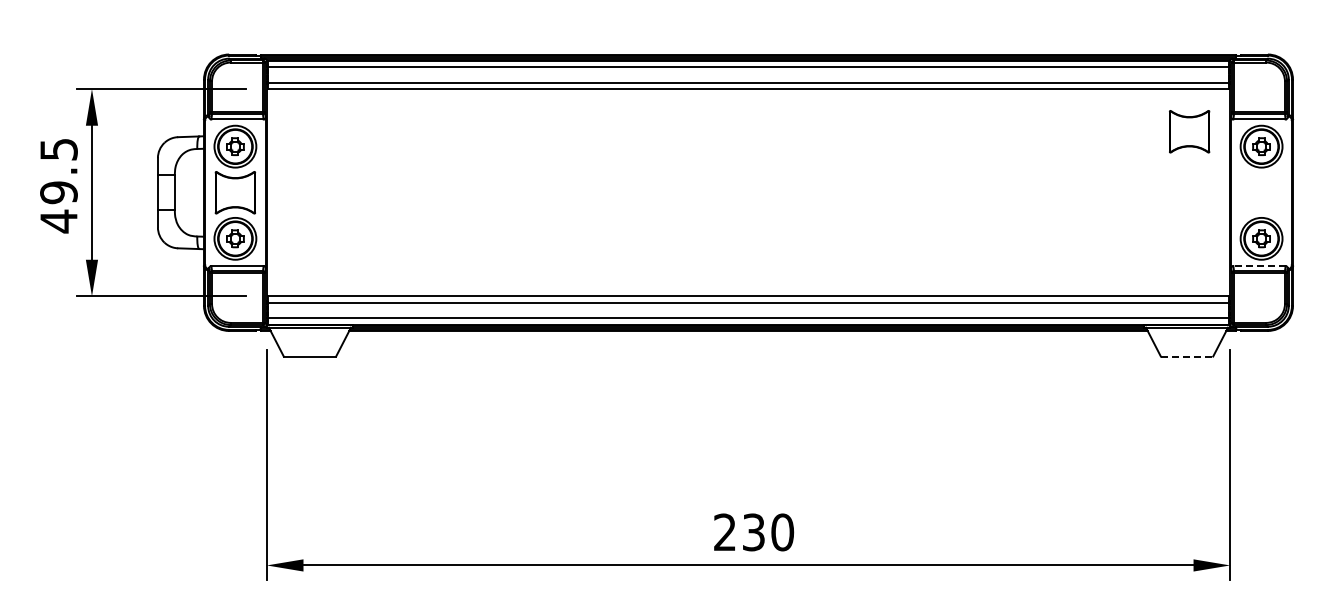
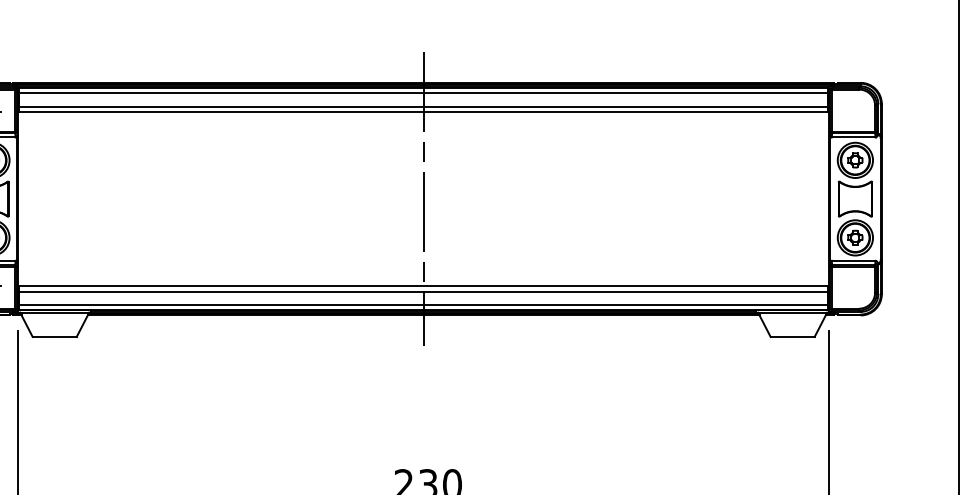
part: (1189, 131) -> (855, 198), moved
line: (748, 192) -> (423, 198), added
line: (1259, 266) -> (853, 261), dashed -> solid
line: (1187, 356) -> (793, 336), dashed -> solid

